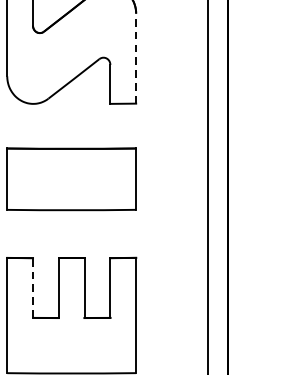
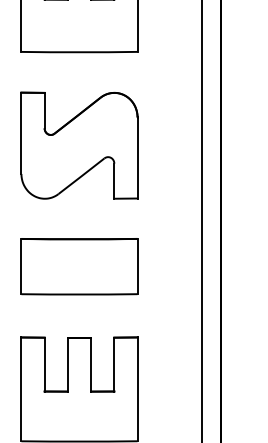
line: (136, 58) -> (137, 157), dashed -> solid
line: (32, 287) -> (44, 364), dashed -> solid

